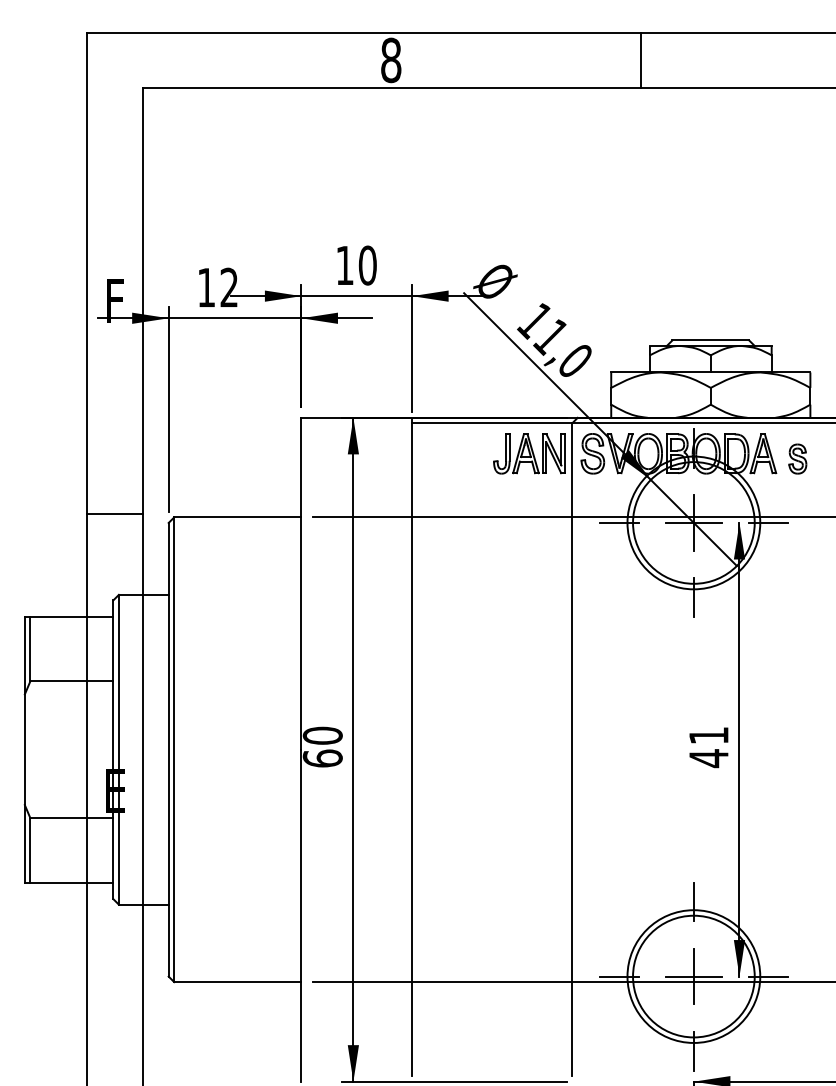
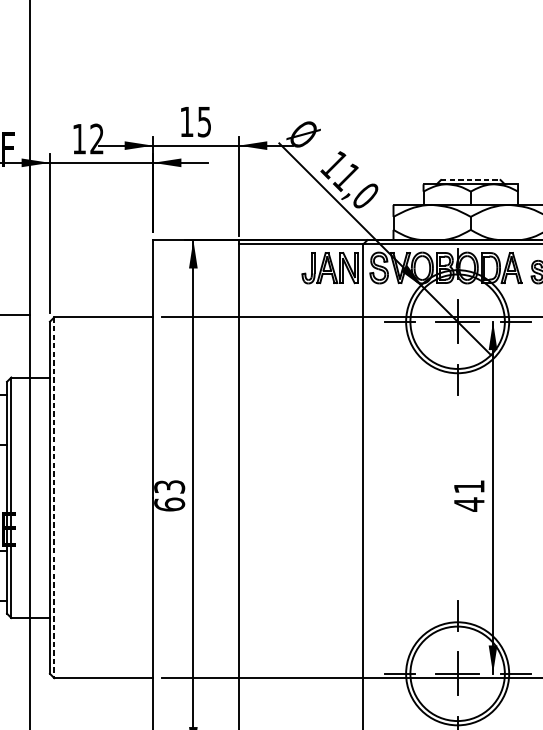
text: (367, 265) -> (204, 121), 10 -> 15
line: (711, 340) -> (471, 180), solid -> dashed
text: (322, 735) -> (169, 486), 60 -> 63
line: (174, 750) -> (54, 498), solid -> dashed

